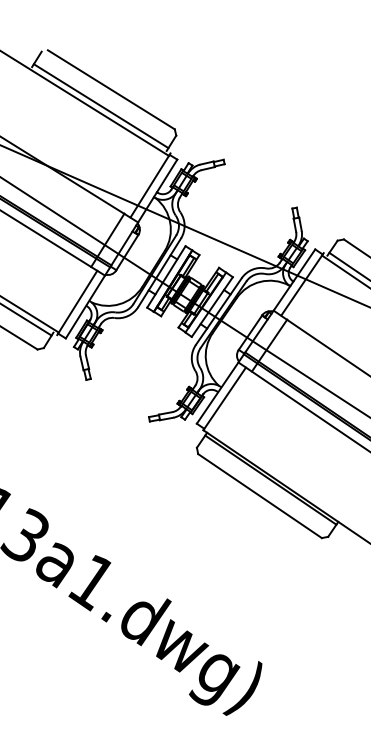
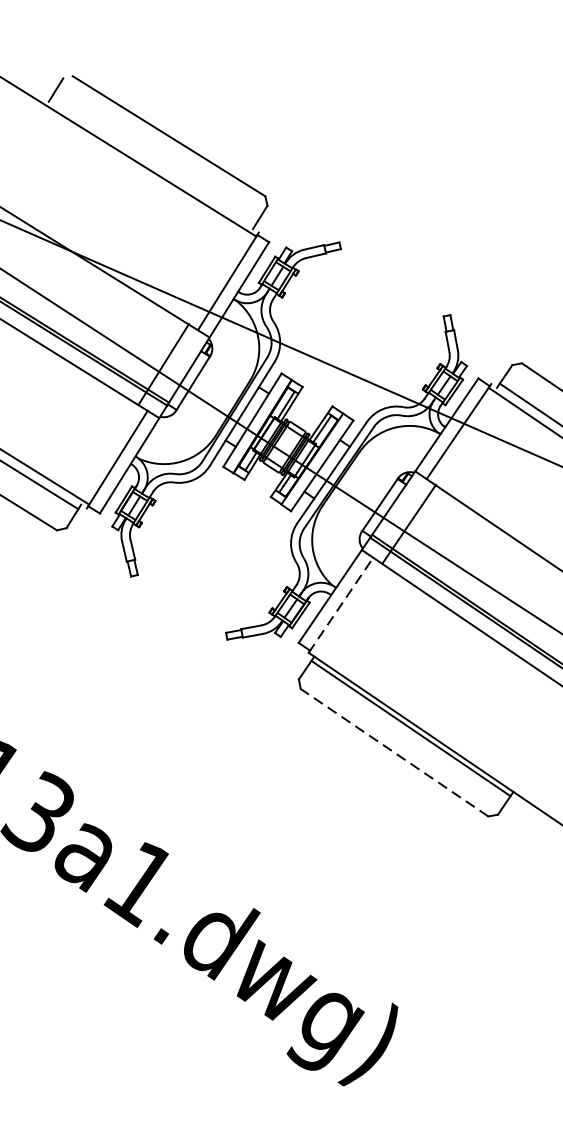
line: (100, 106) -> (152, 161), removed
line: (224, 398) -> (340, 604), solid -> dashed
line: (260, 496) -> (395, 753), solid -> dashed

